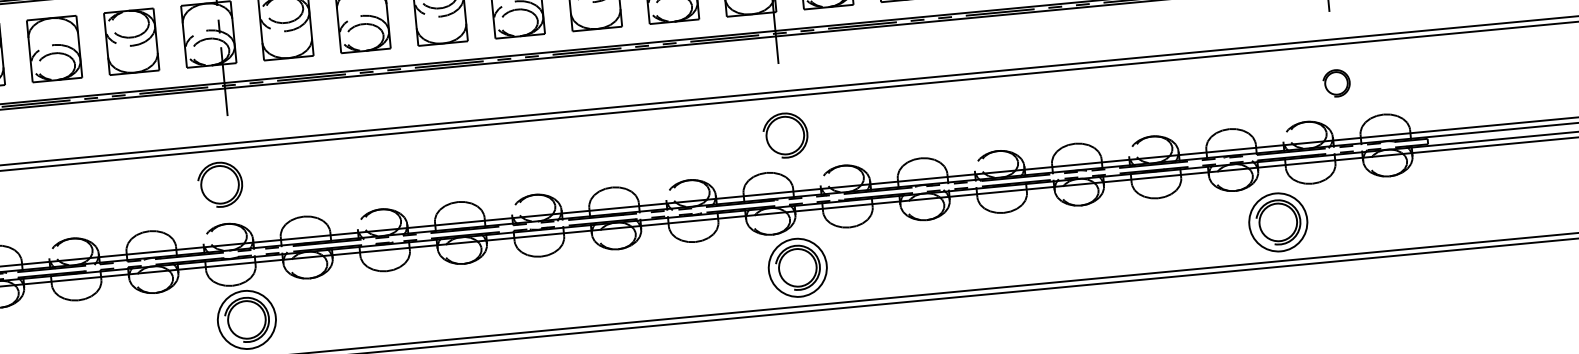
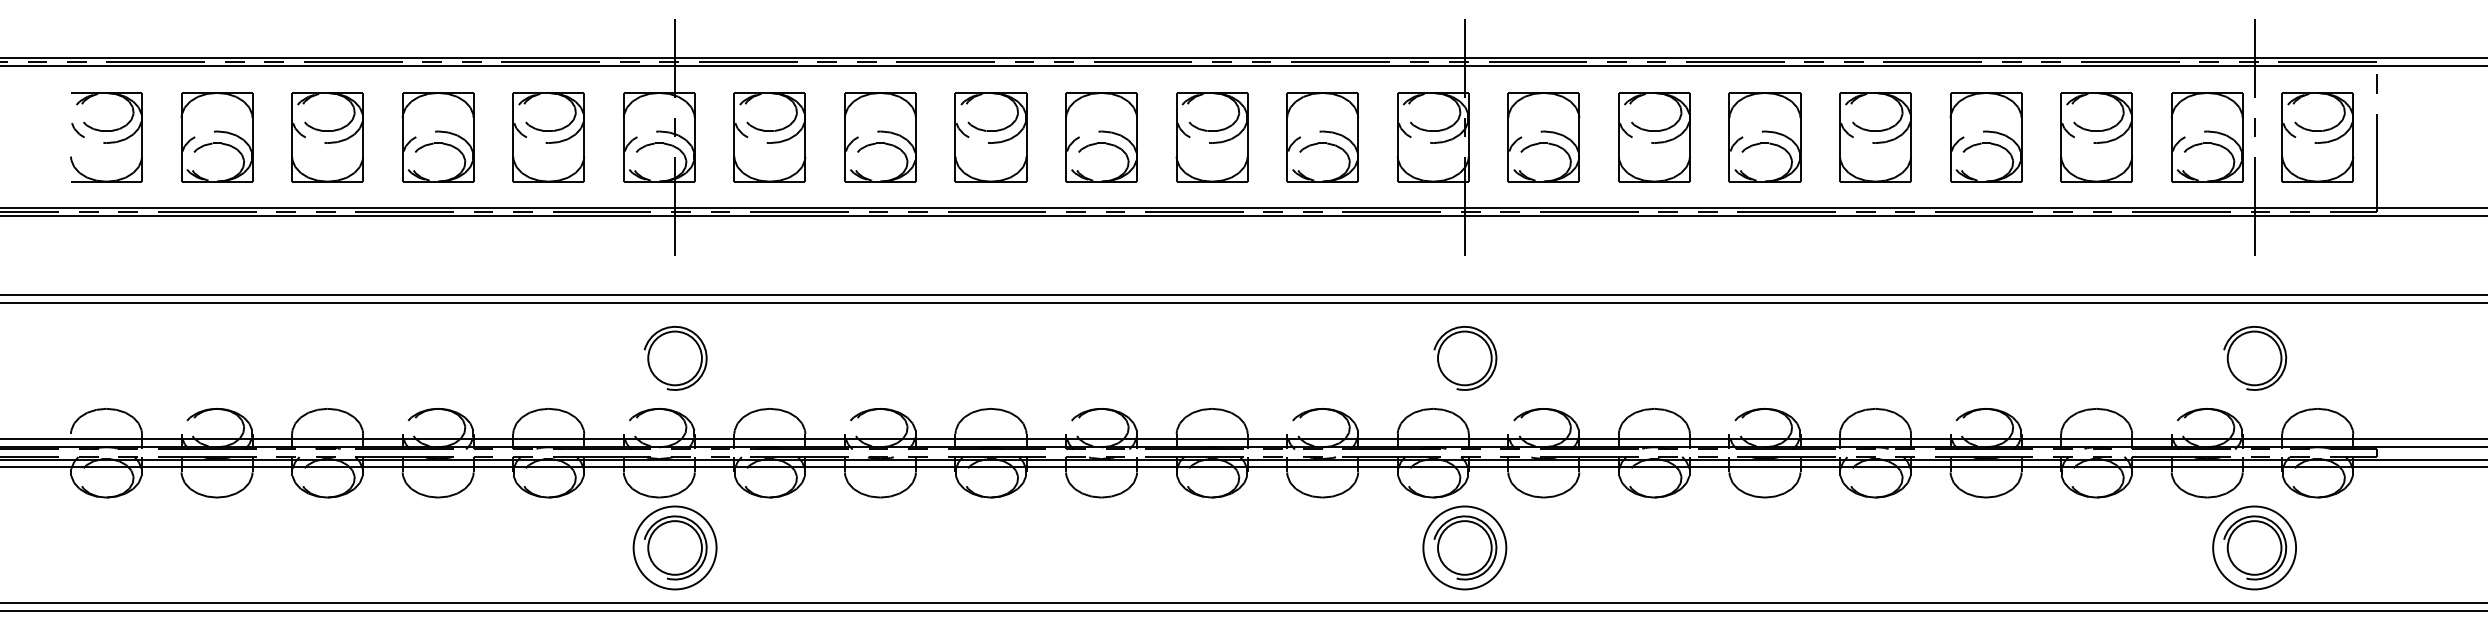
part: (1336, 82) -> (2255, 357), size x1.67
part: (220, 184) -> (675, 358), moved
part: (1278, 222) -> (2254, 547), moved

